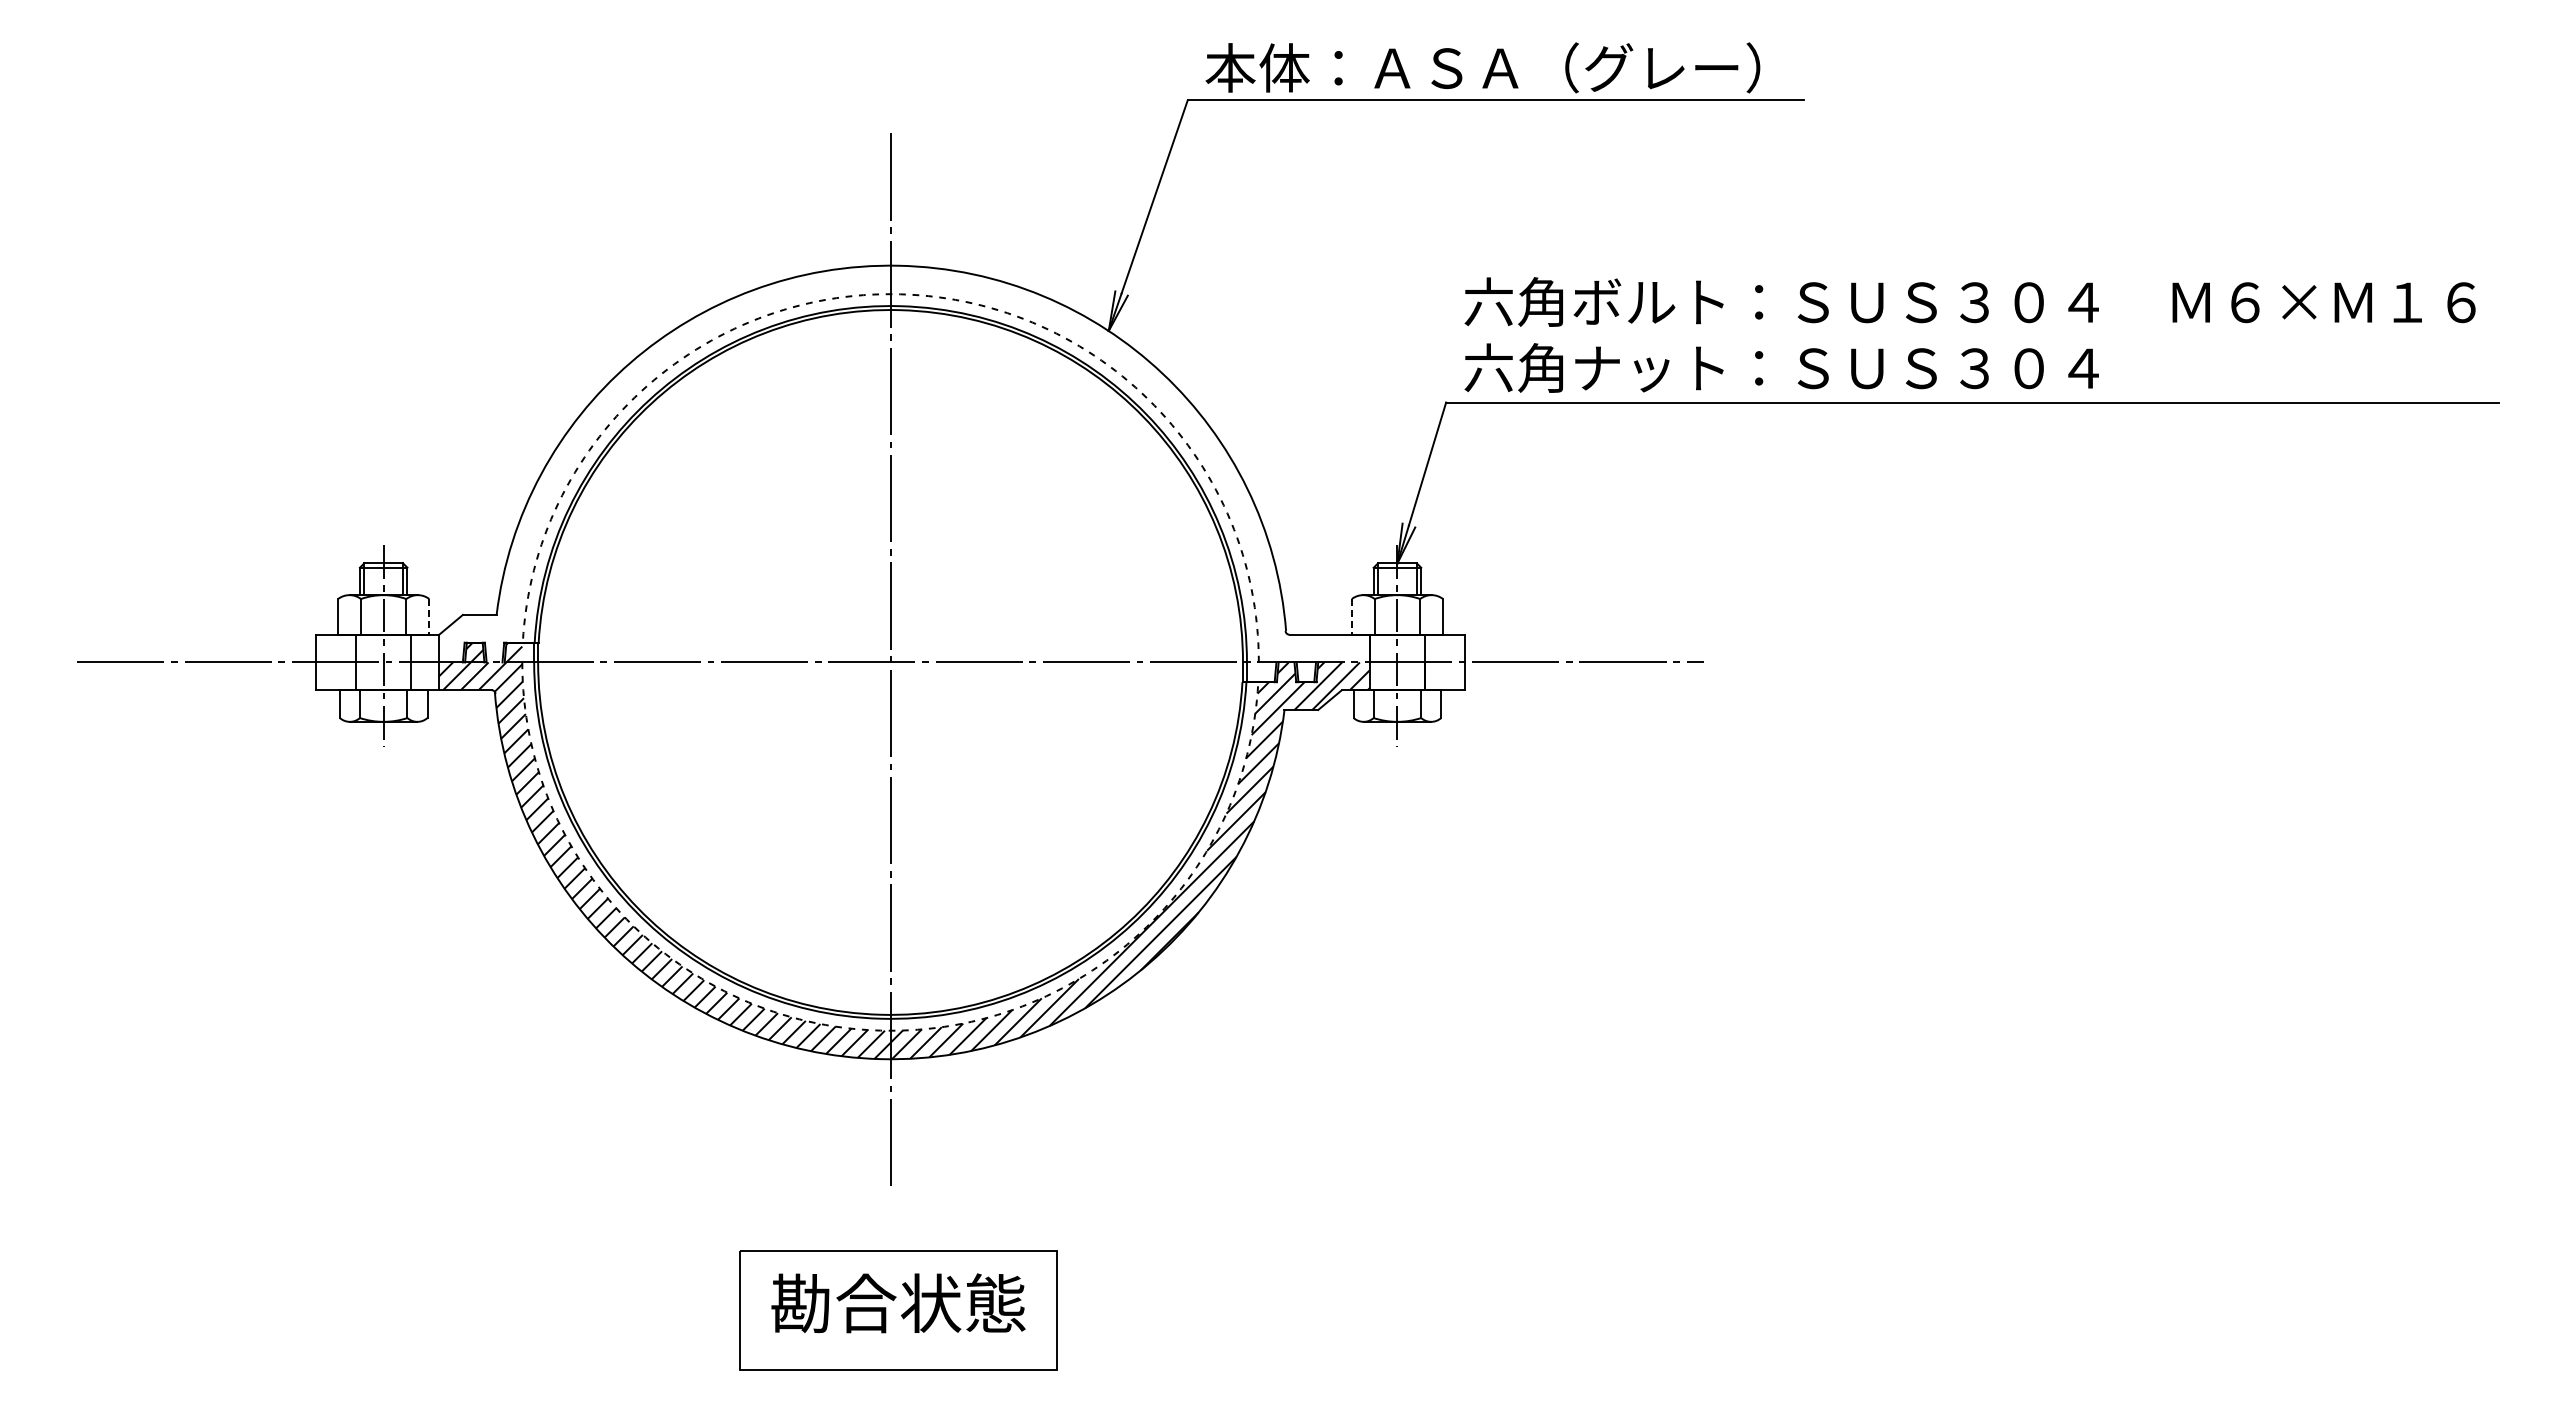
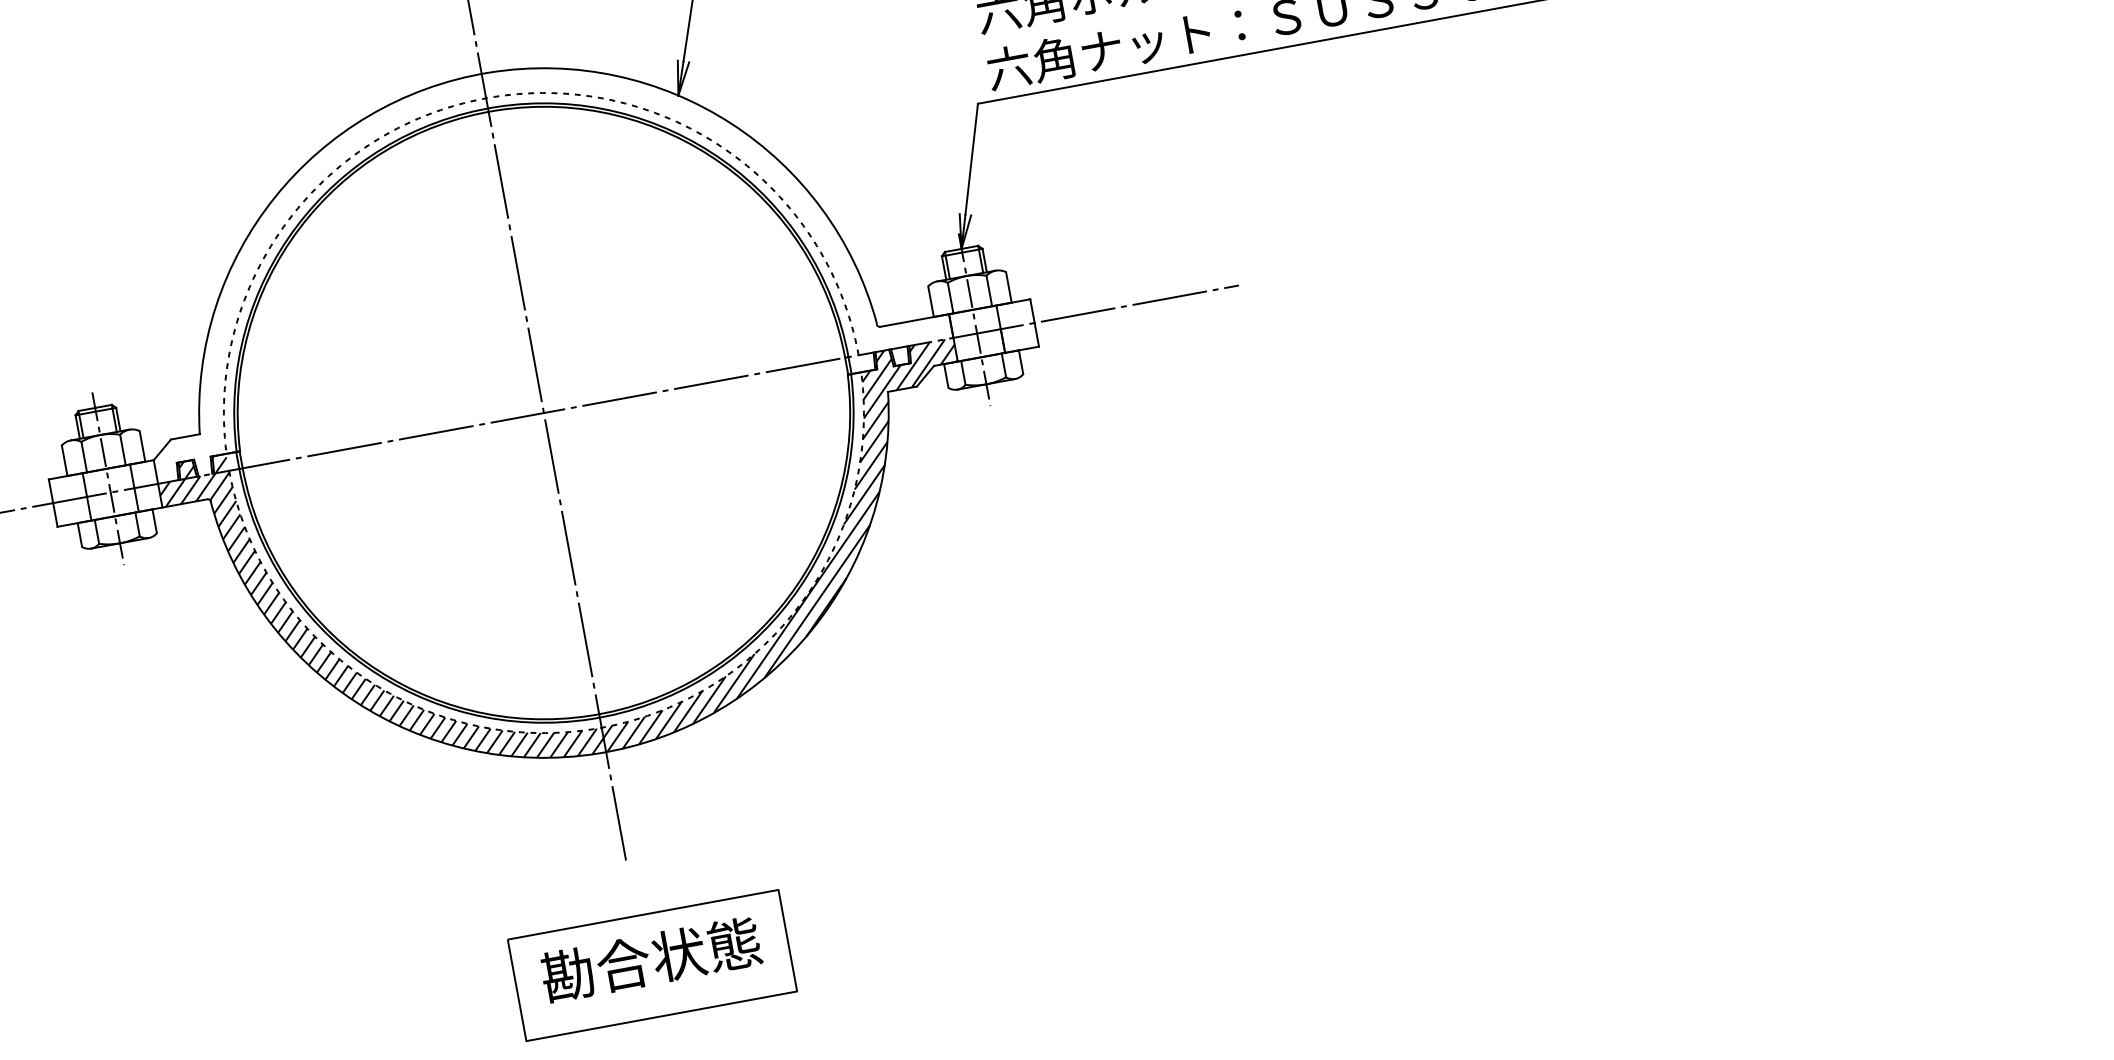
line: (429, 616) -> (142, 446), dashed -> solid
line: (1351, 616) -> (930, 301), dashed -> solid

